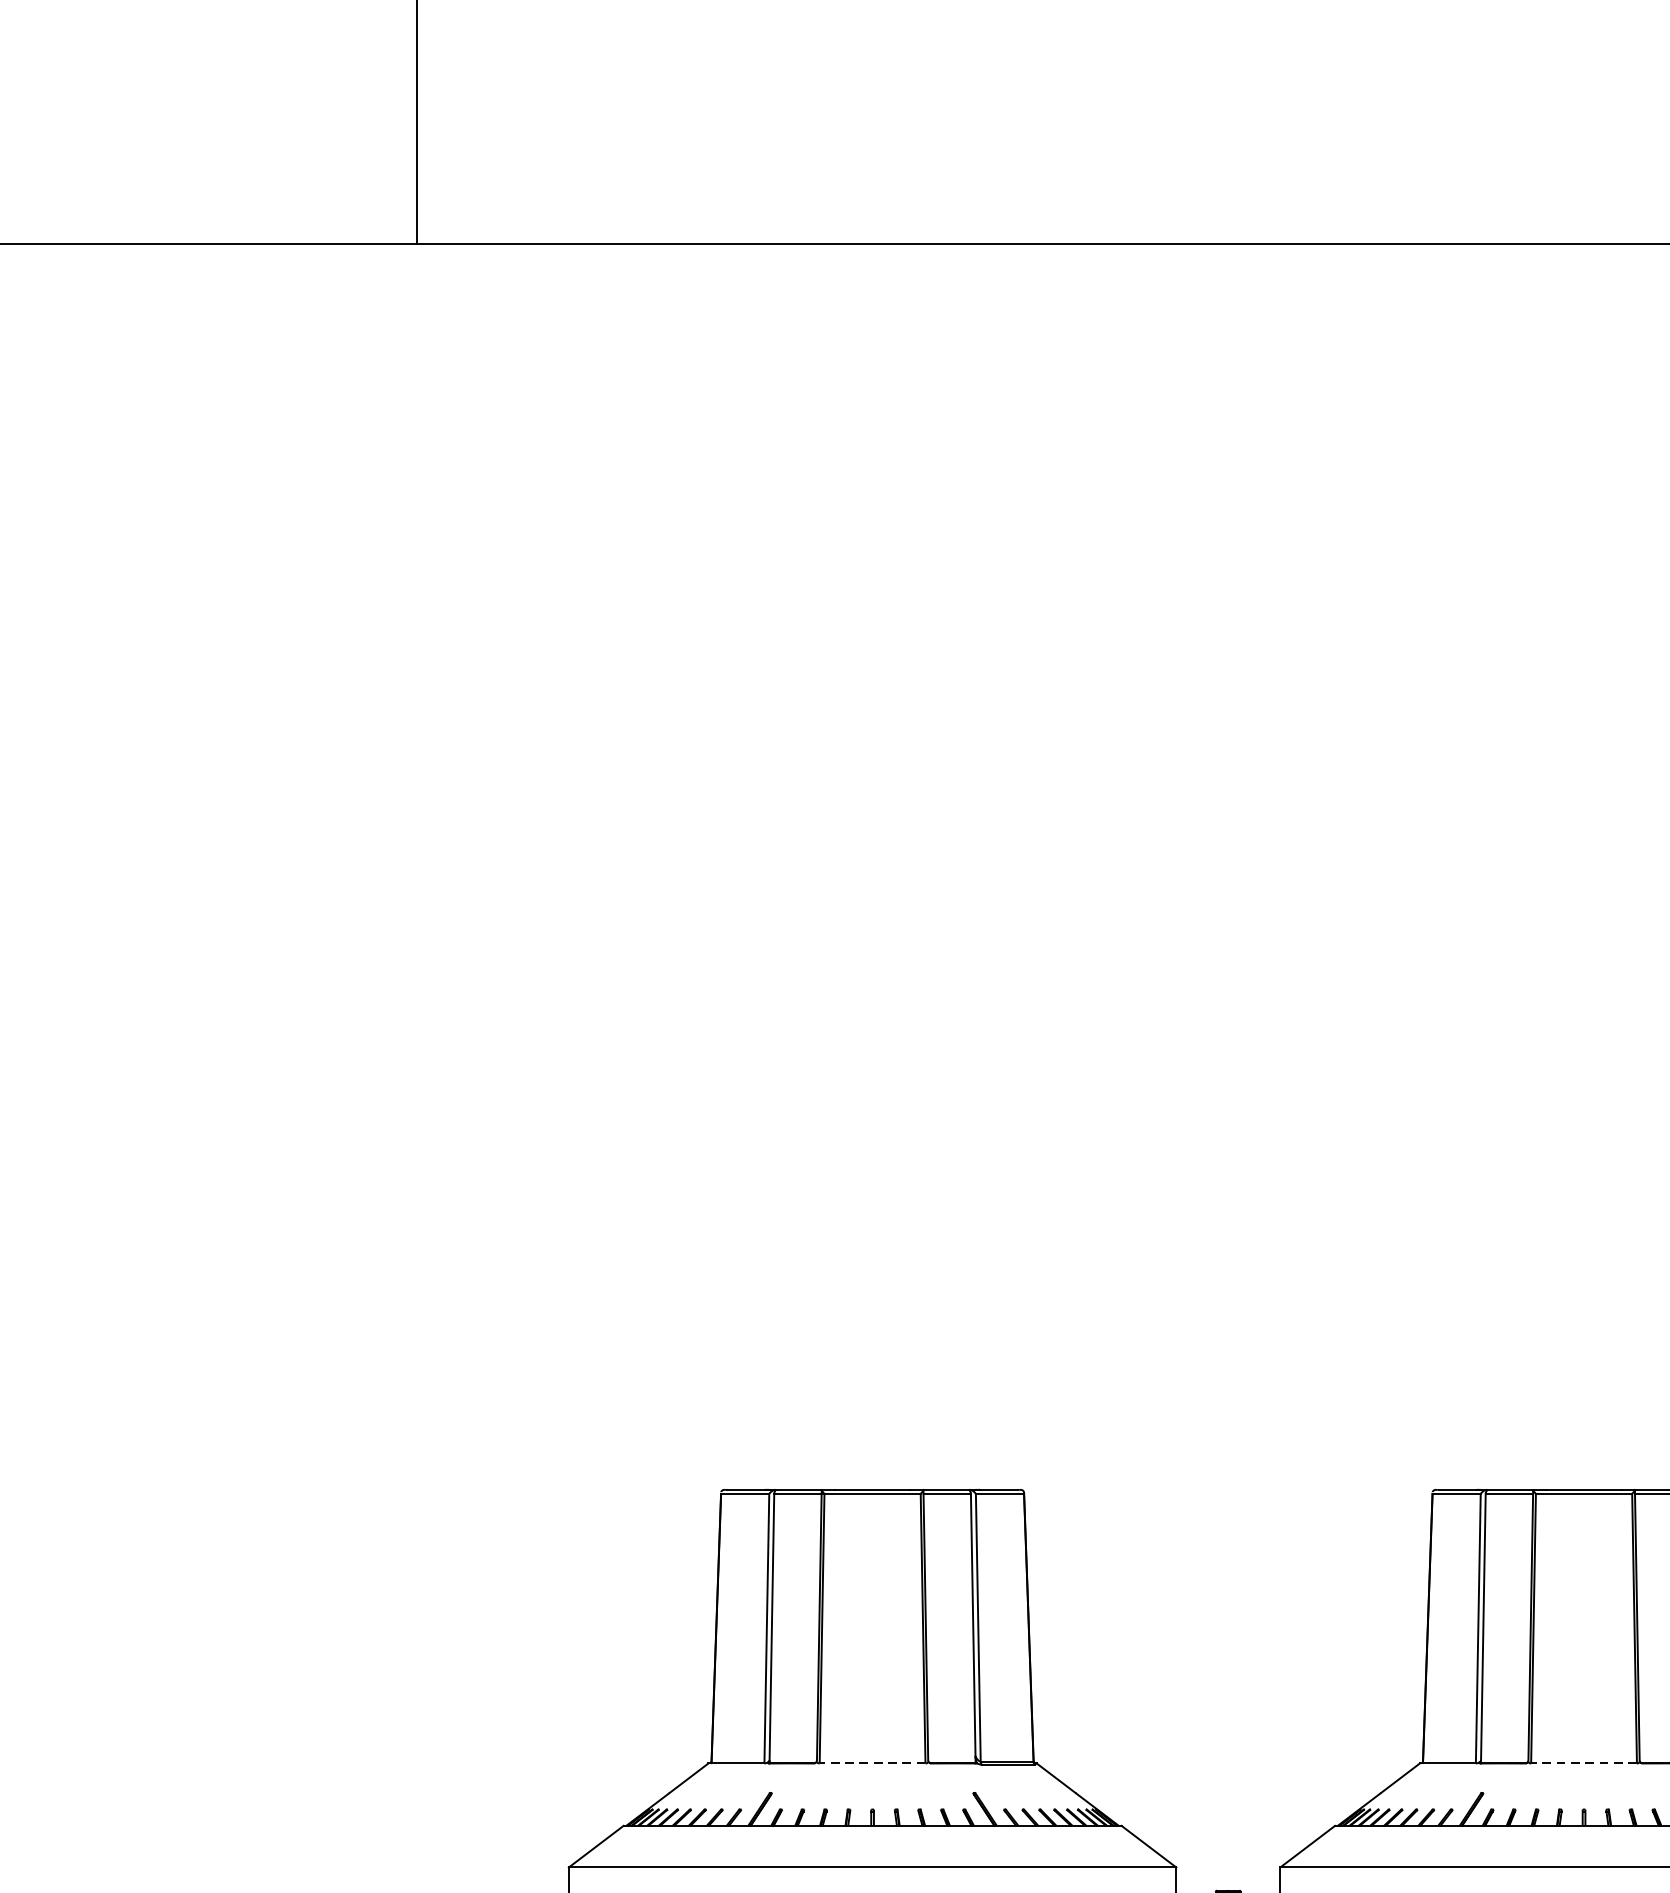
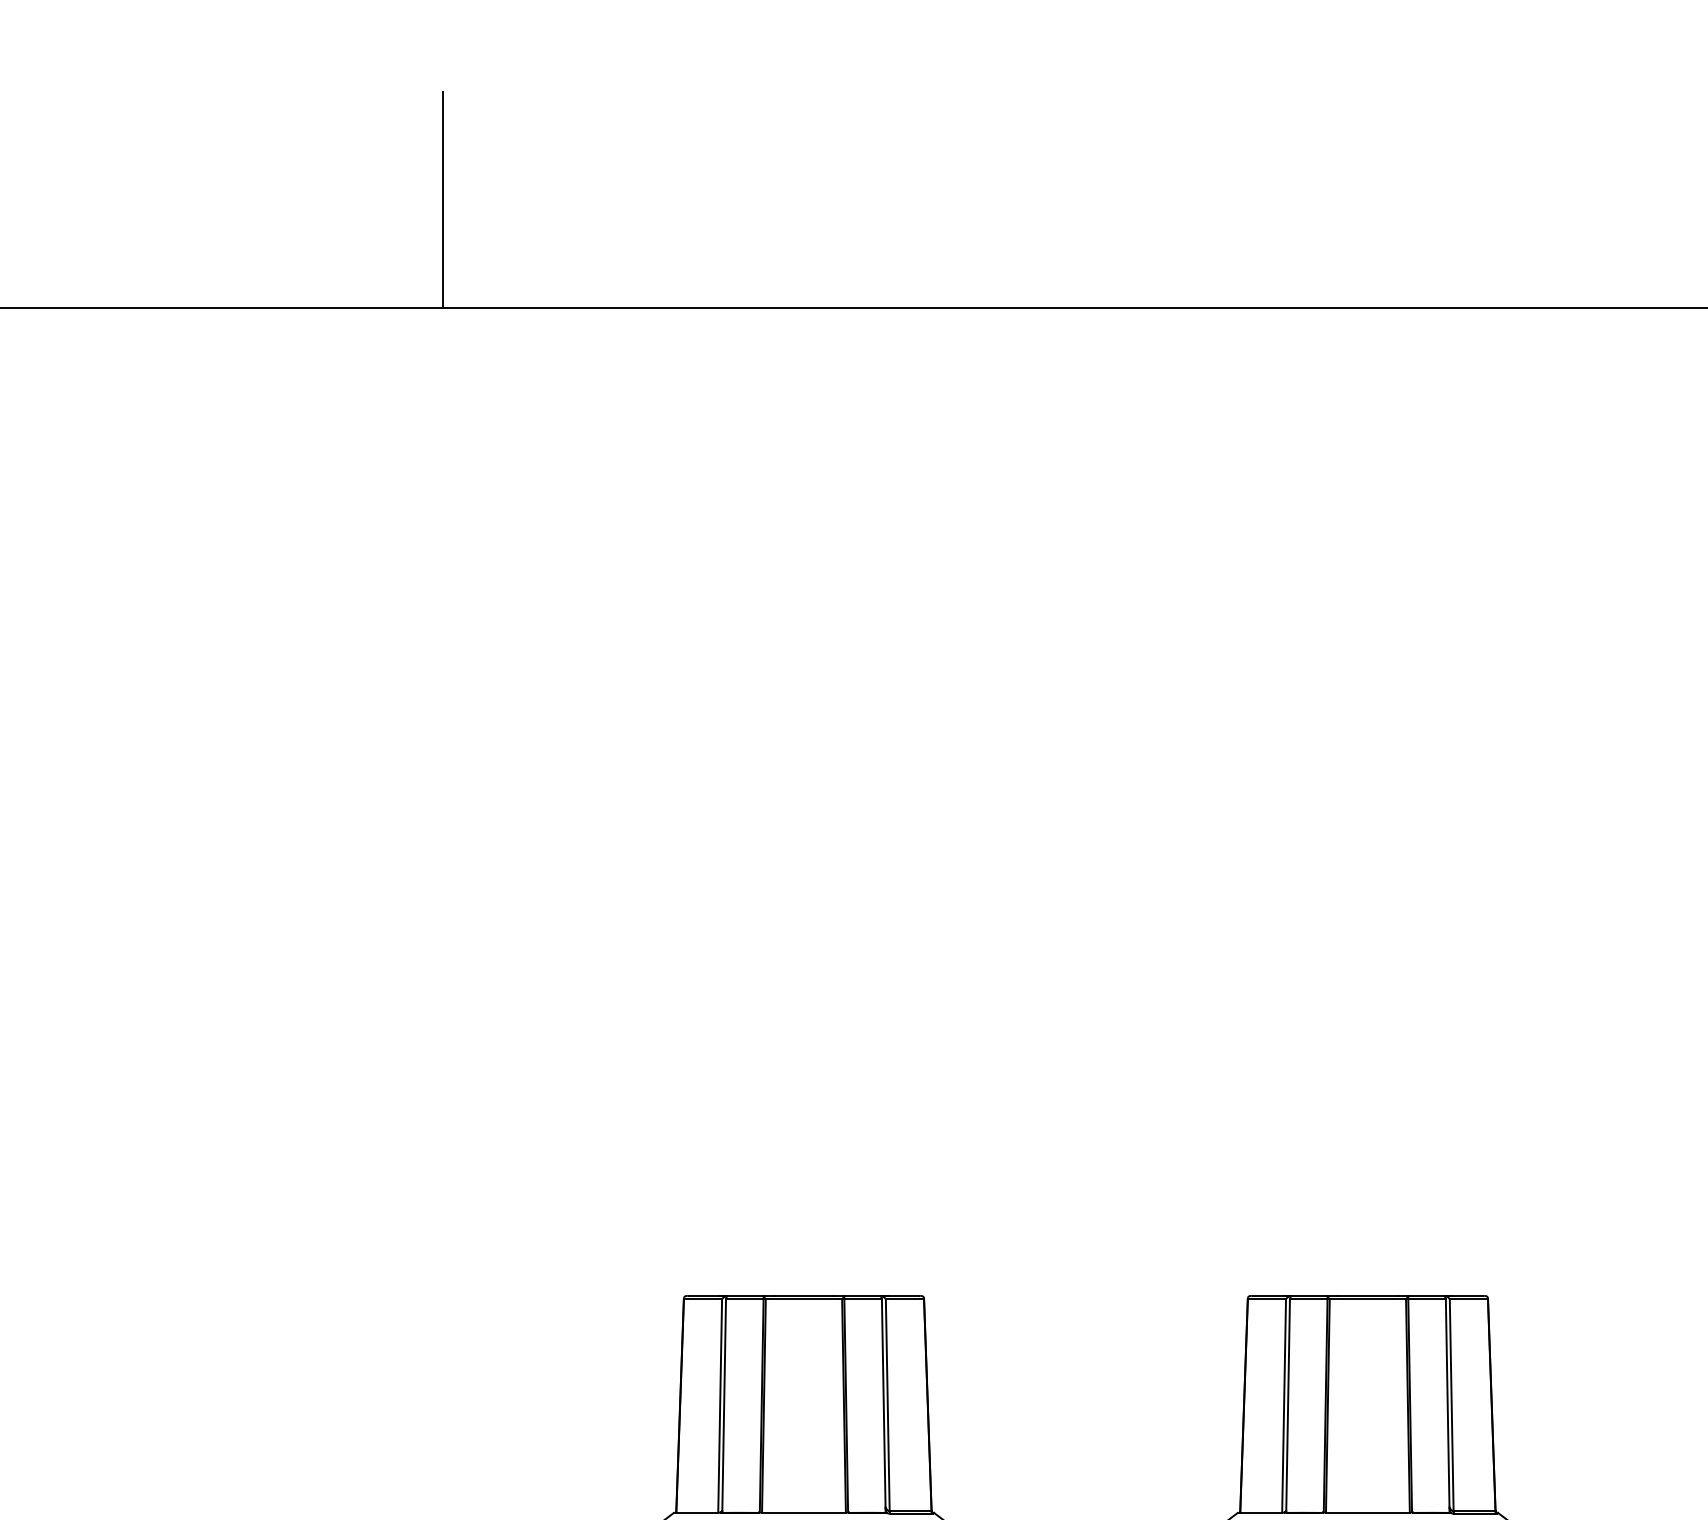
line: (871, 1762) -> (803, 1512), dashed -> solid
line: (1583, 1762) -> (1367, 1512), dashed -> solid

